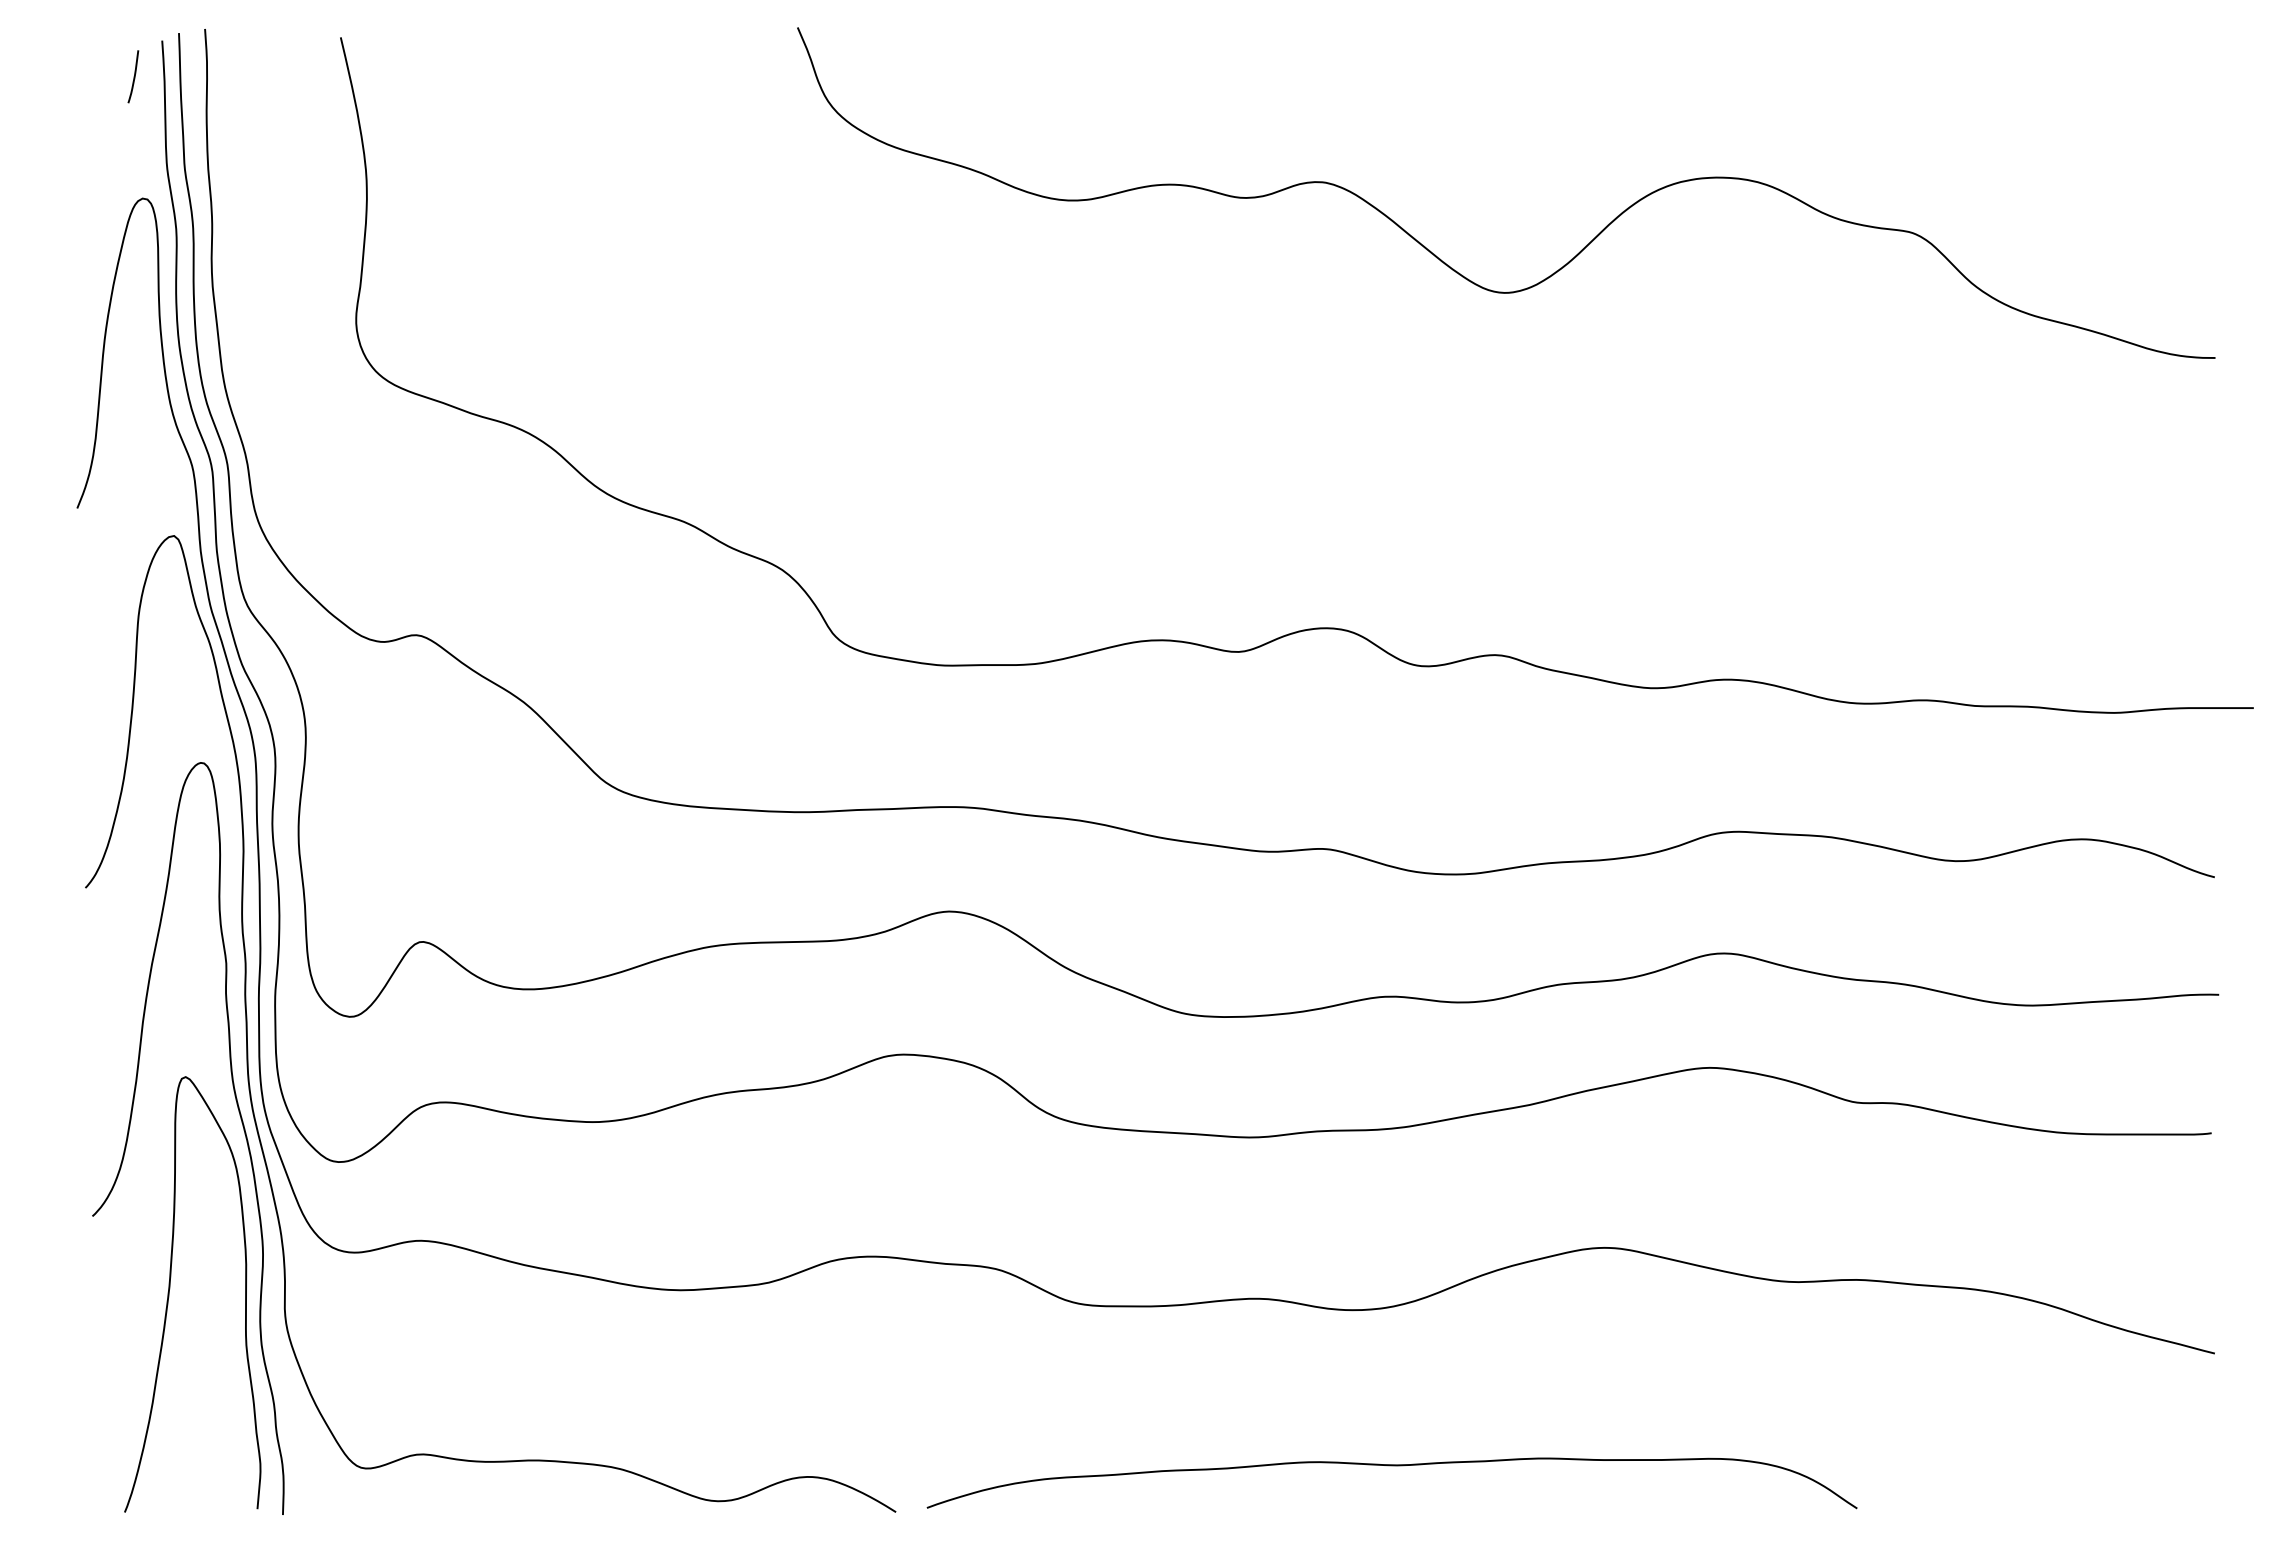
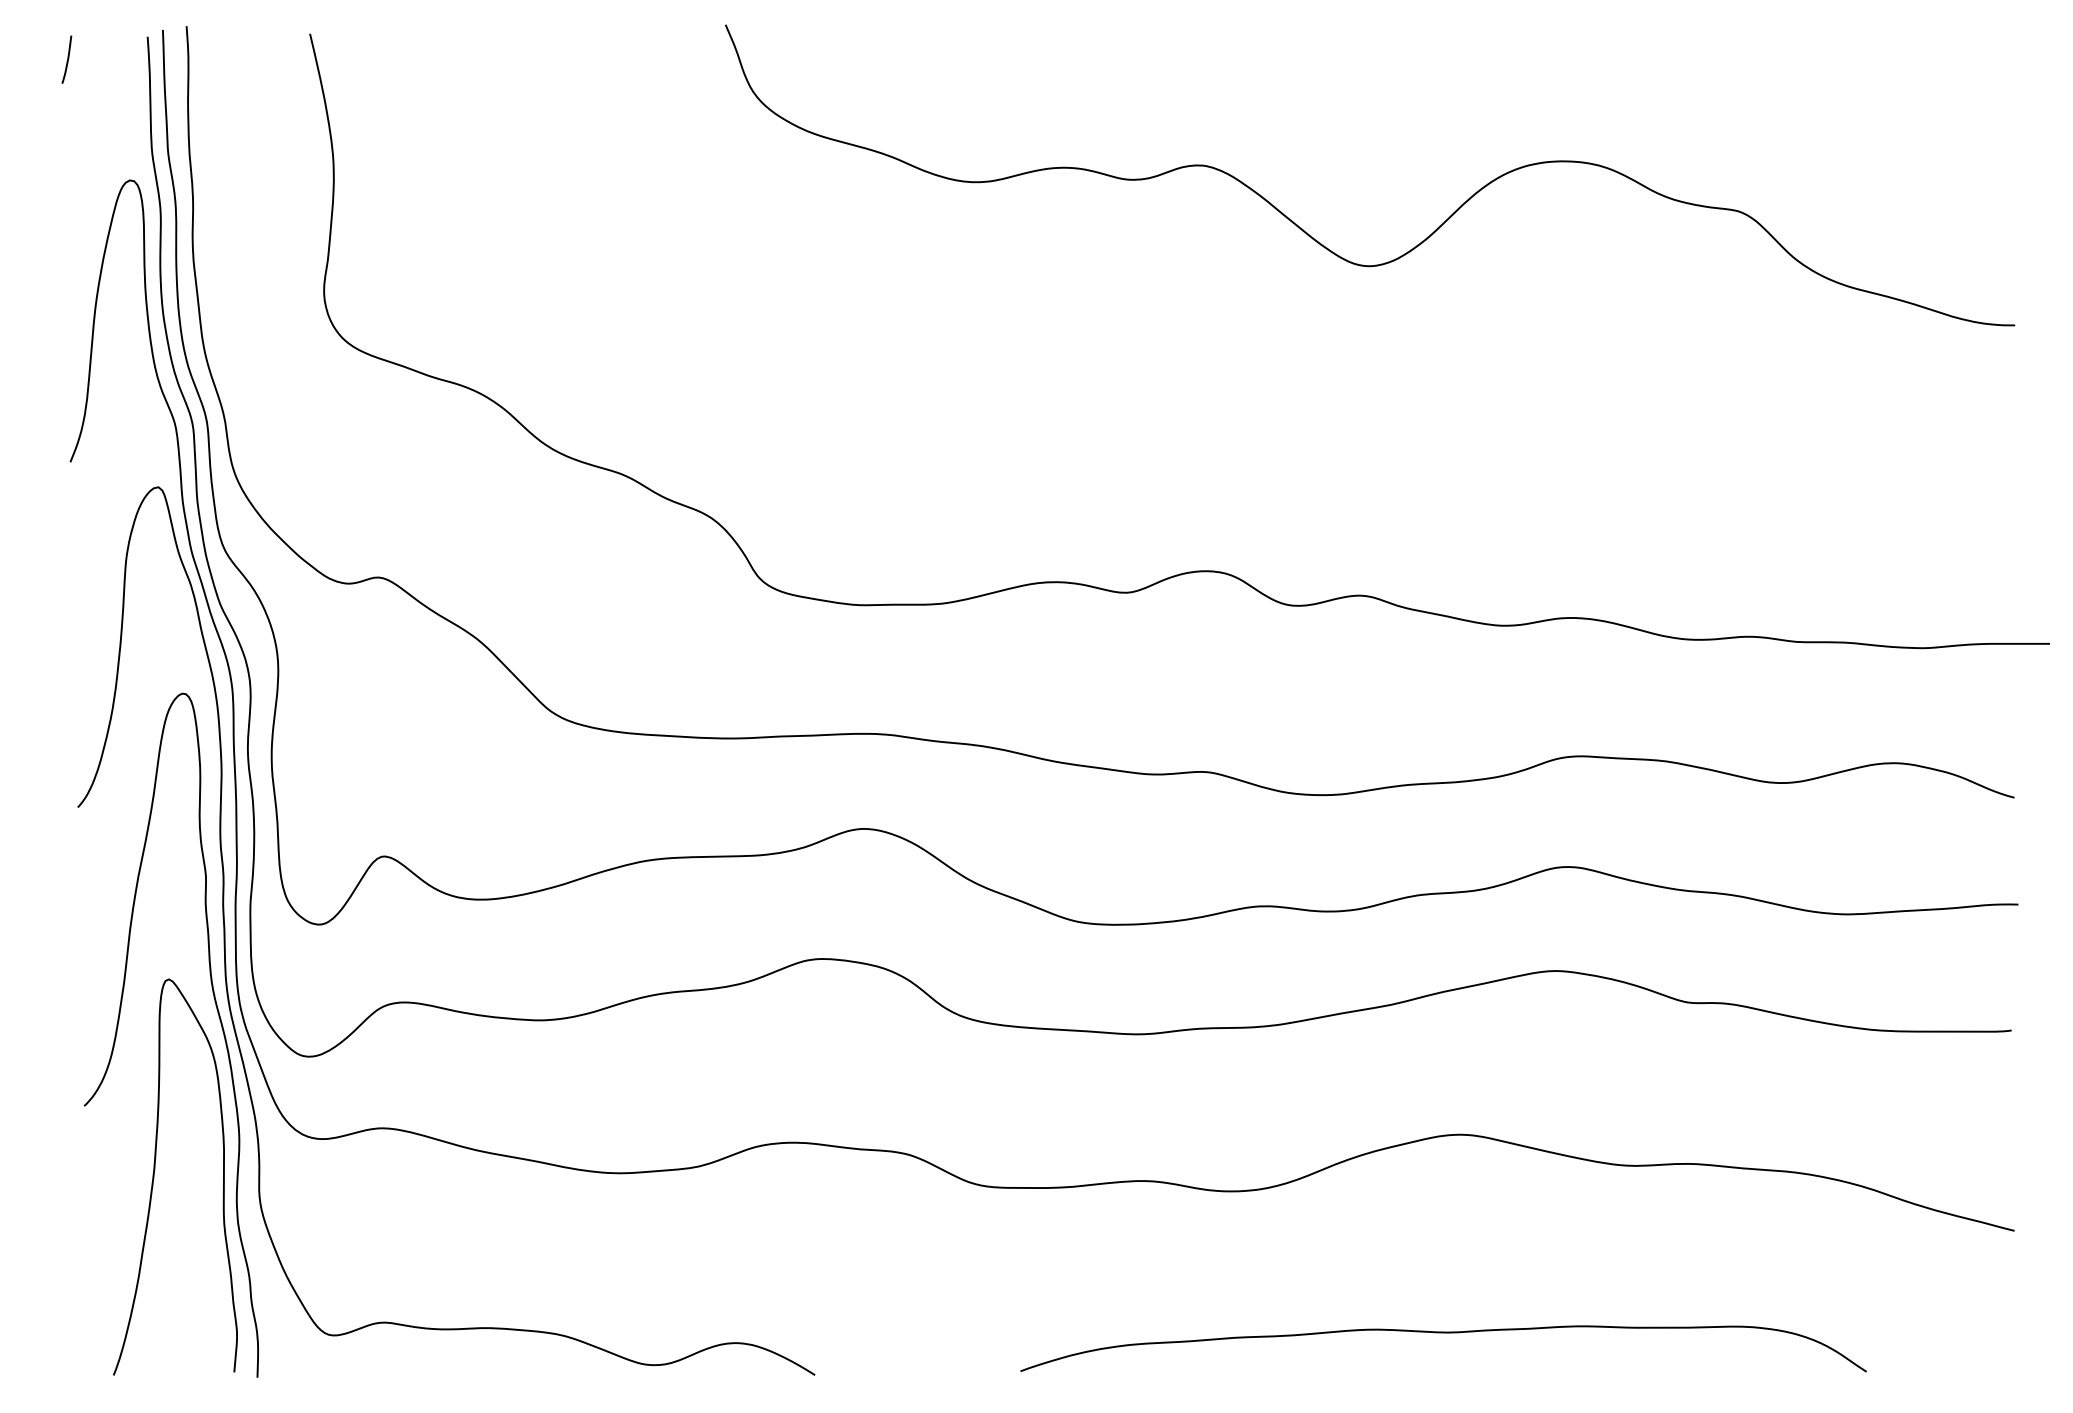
curve: (133, 76) -> (66, 59), moved
curve: (1391, 1466) -> (1443, 1333), moved

